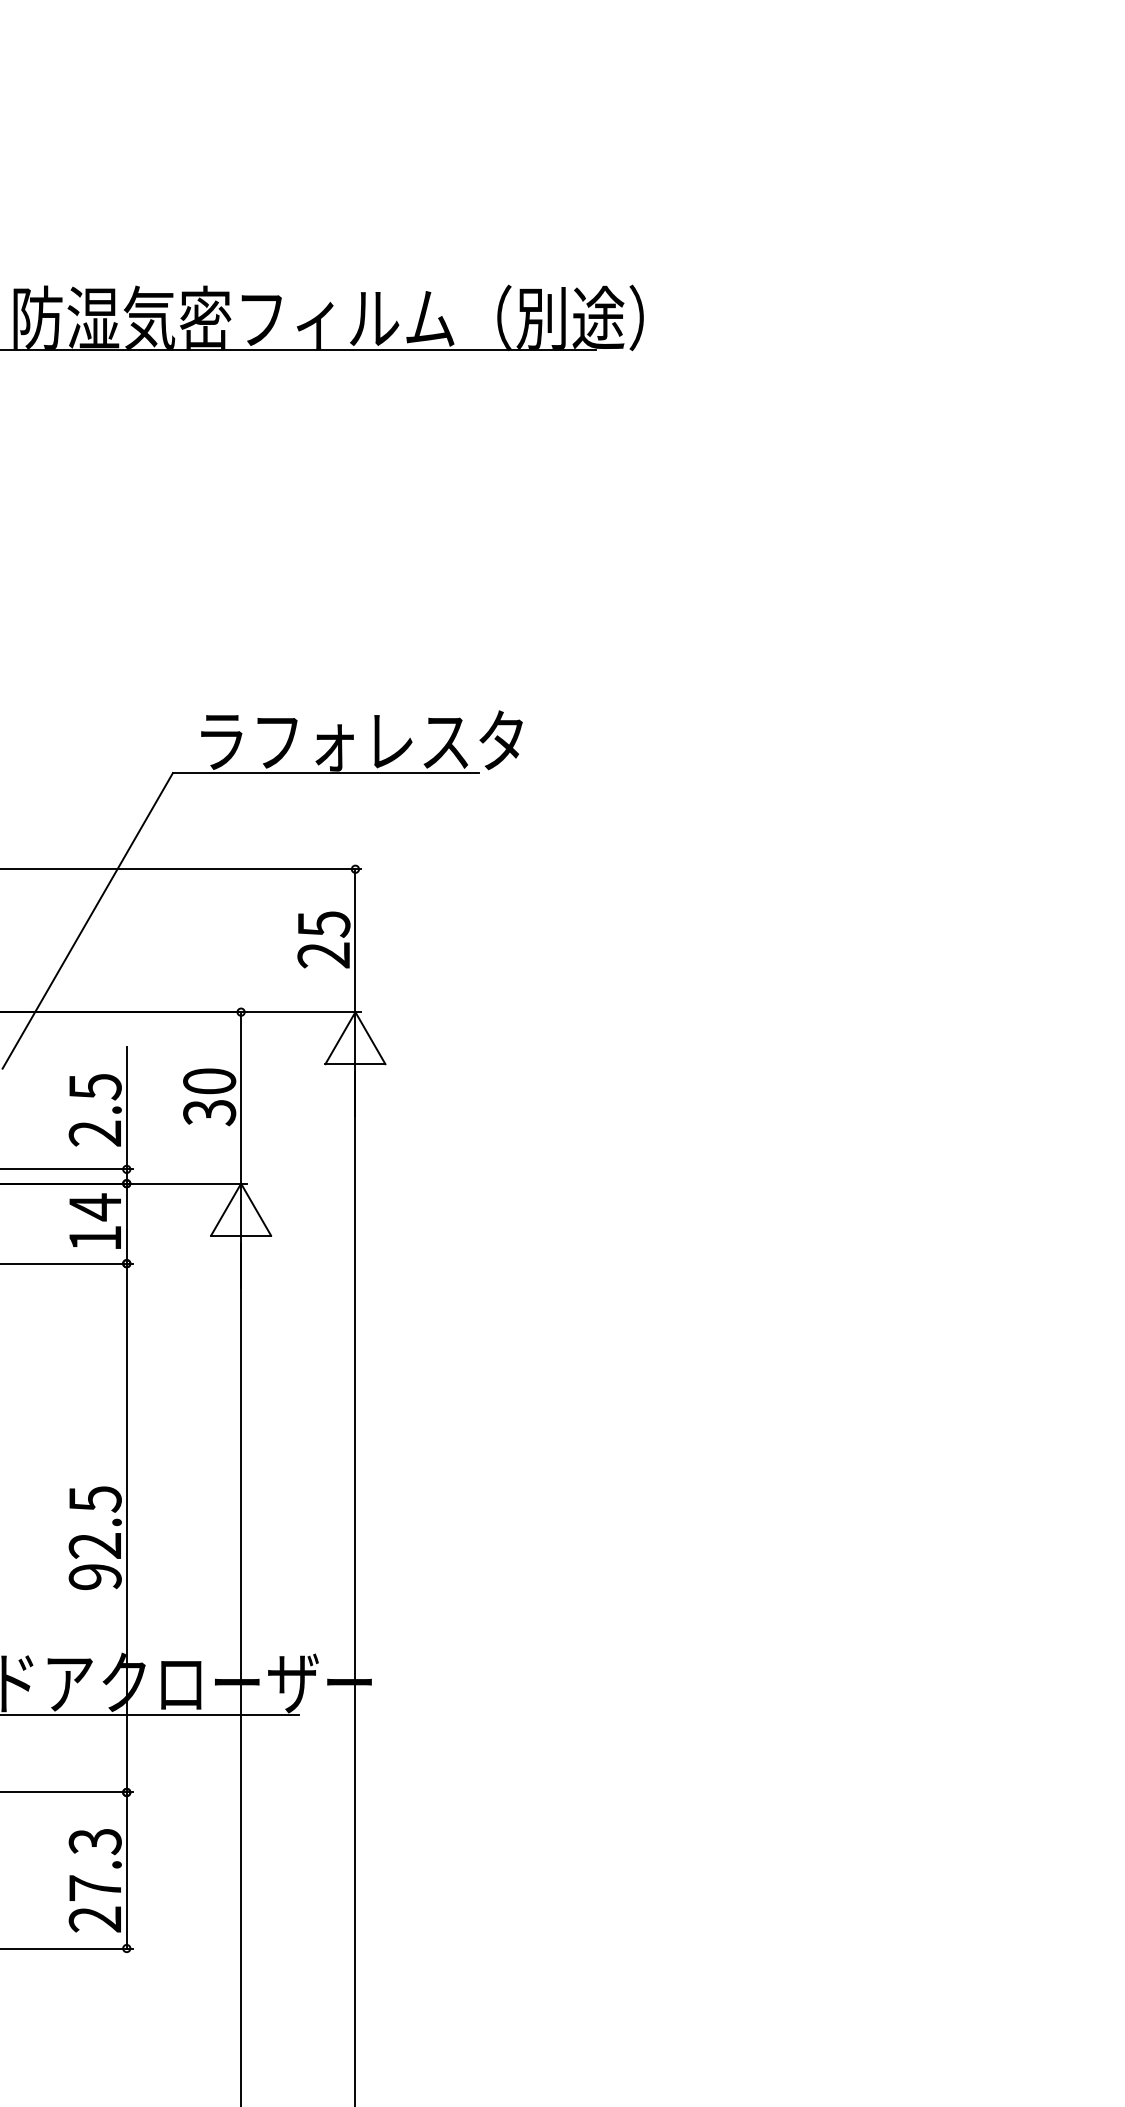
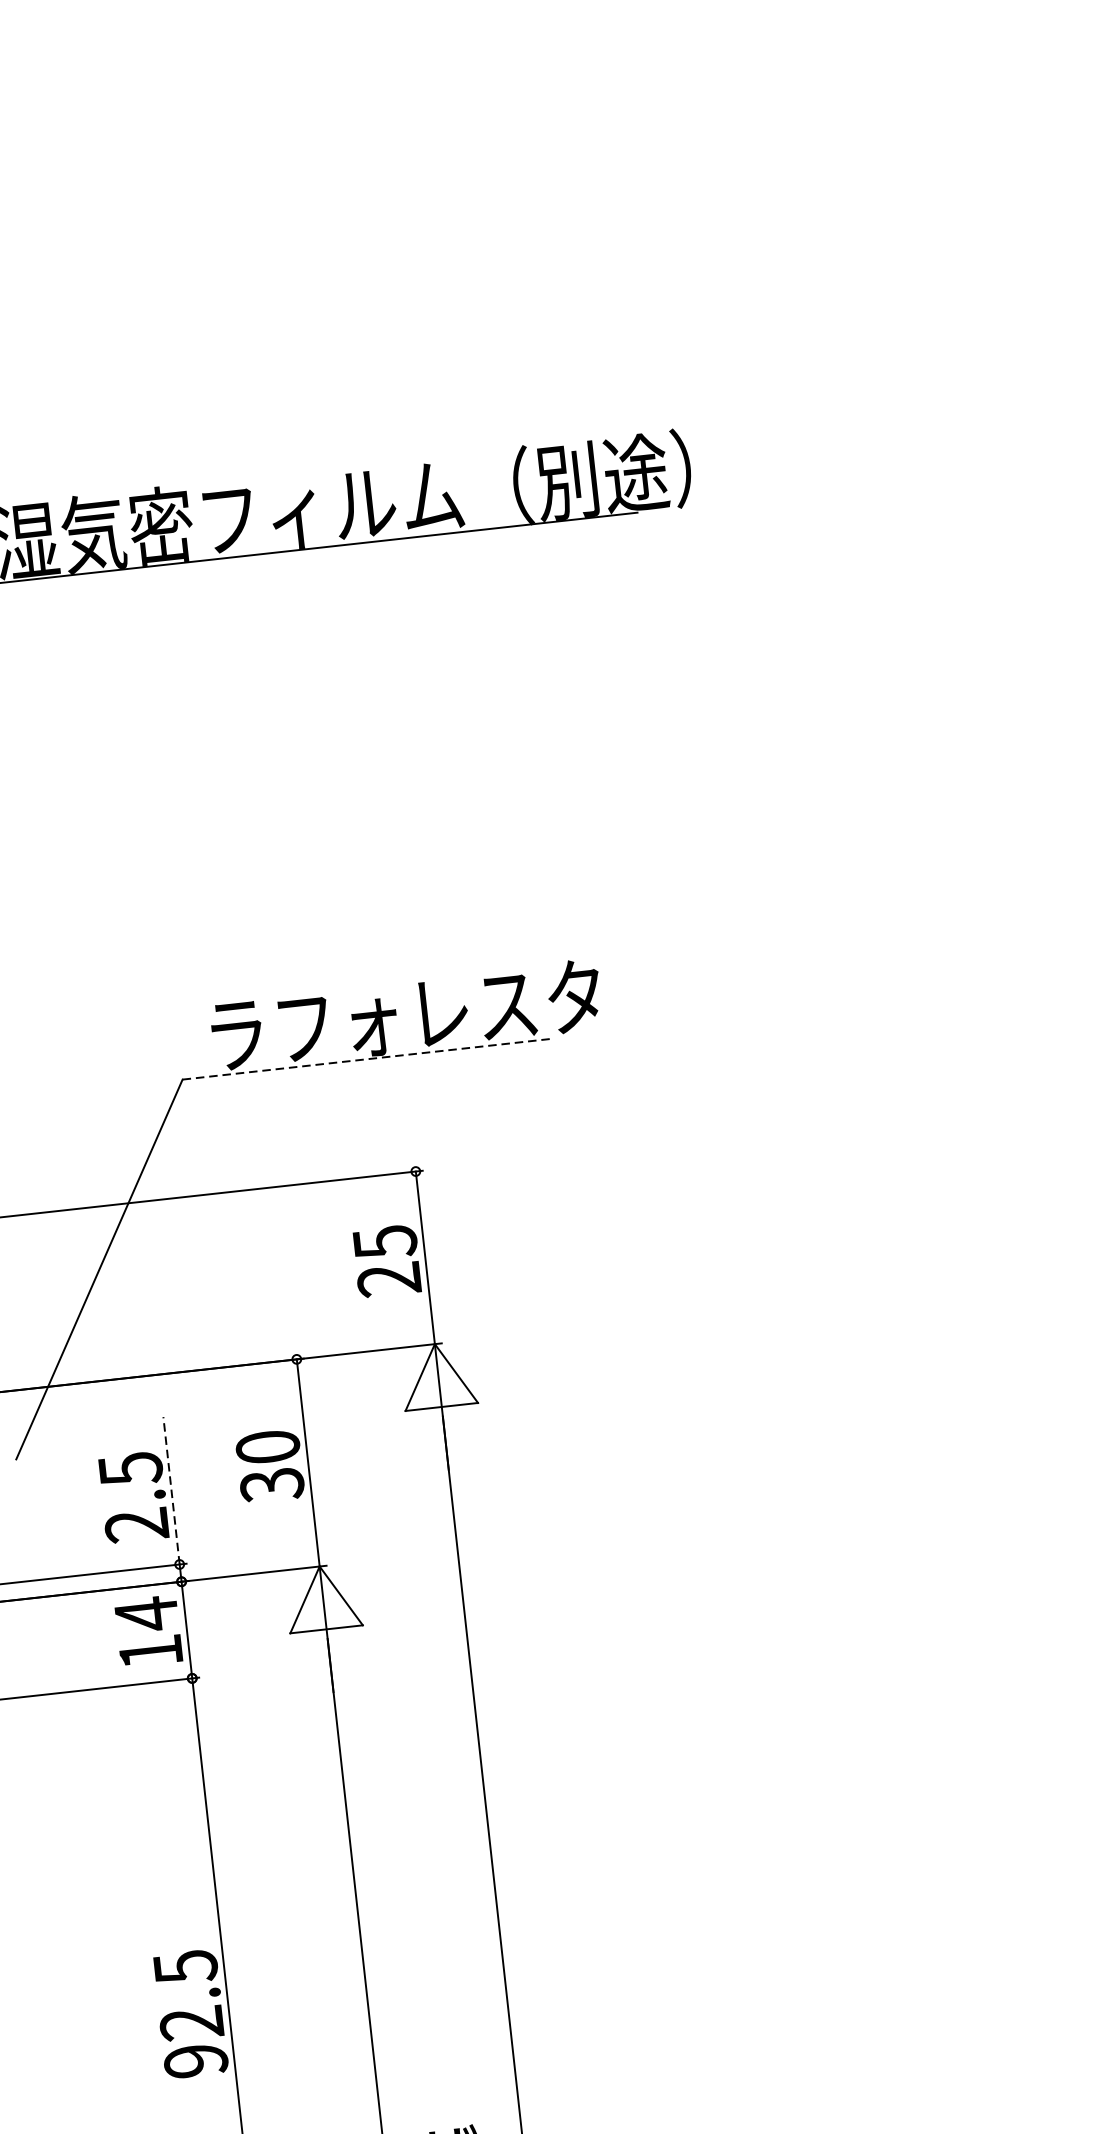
line: (325, 773) -> (366, 1059), solid -> dashed
line: (126, 1107) -> (171, 1489), solid -> dashed

